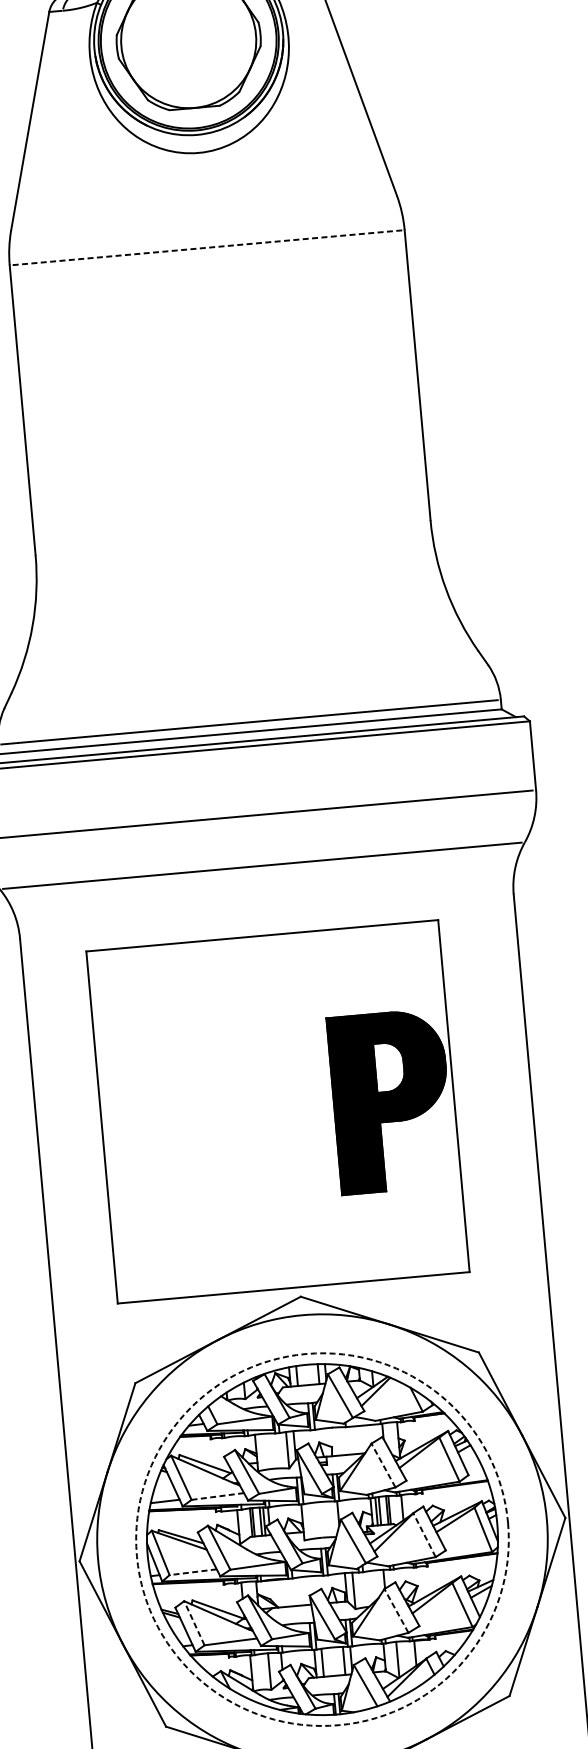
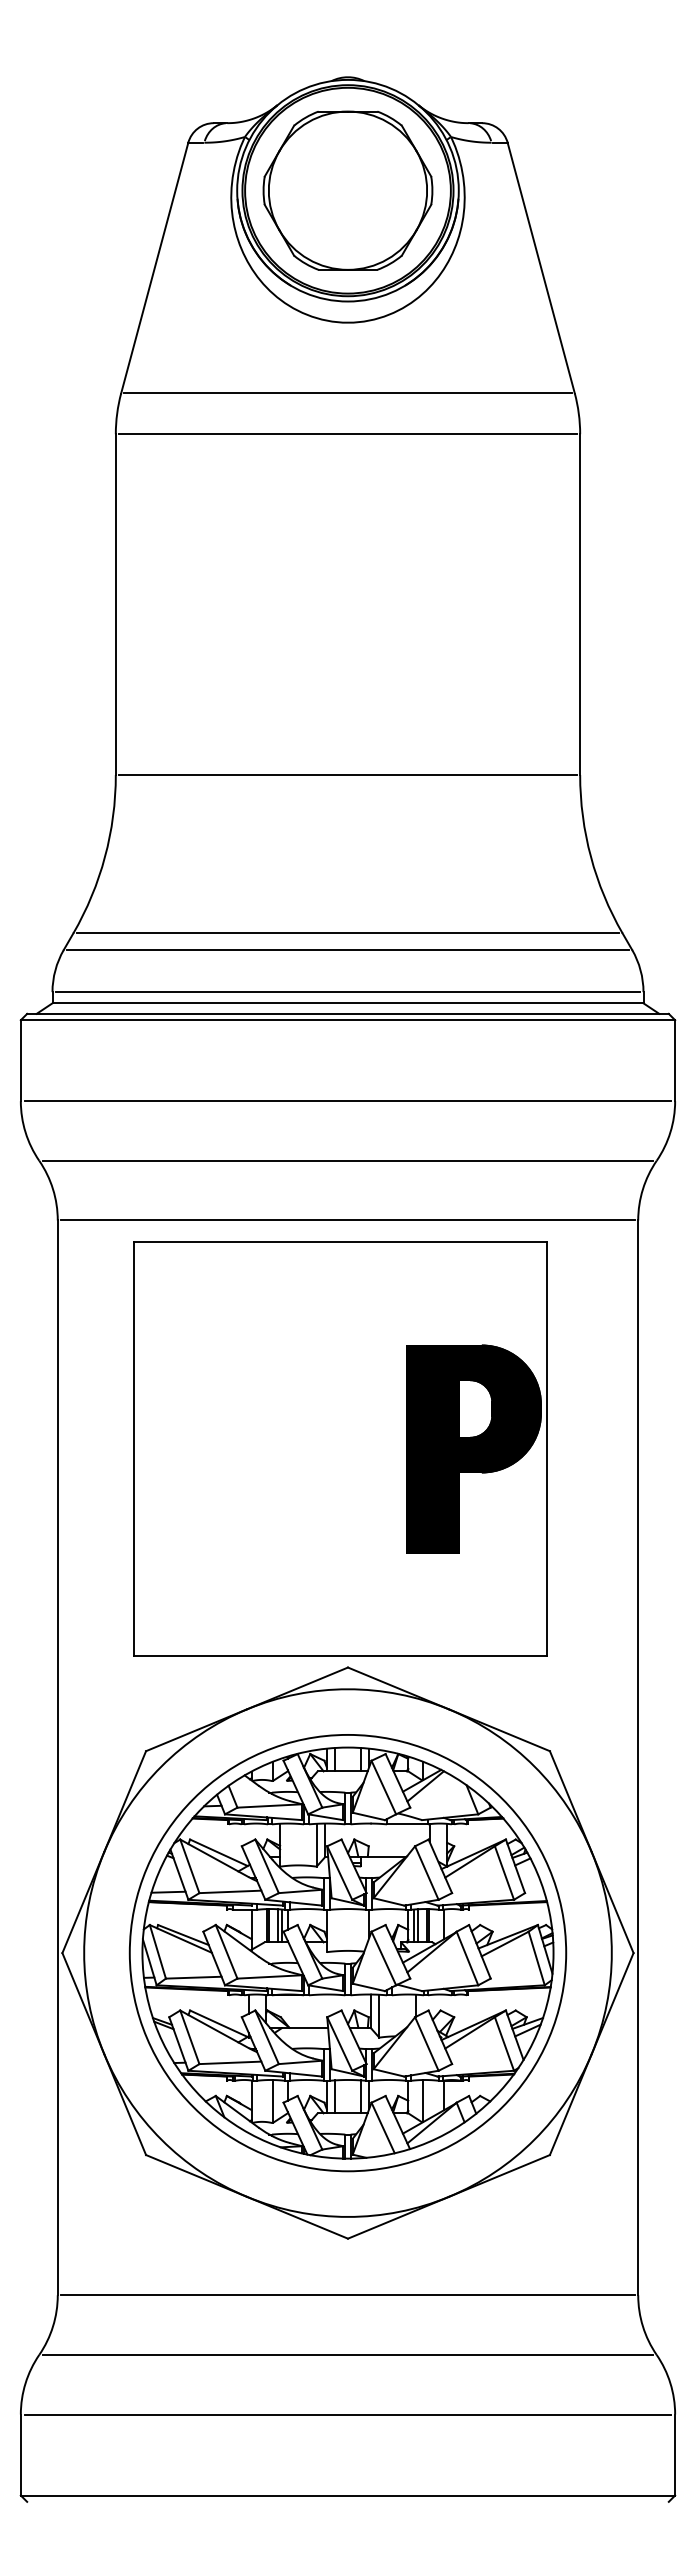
line: (203, 213) -> (347, 393), added
line: (206, 248) -> (347, 434), dashed -> solid
line: (232, 538) -> (347, 775), added
line: (244, 672) -> (347, 933), added
line: (245, 686) -> (347, 949), added
line: (266, 916) -> (347, 1220), added
line: (383, 1465) -> (426, 1872), dashed -> solid
line: (217, 1496) -> (230, 1891), dashed -> solid
line: (424, 1535) -> (467, 1958), dashed -> solid
circle: (322, 1539) -> (347, 1952), dashed -> solid
line: (192, 1572) -> (193, 1977), dashed -> solid
line: (396, 1610) -> (426, 2043), dashed -> solid
line: (194, 1622) -> (189, 2036), dashed -> solid

